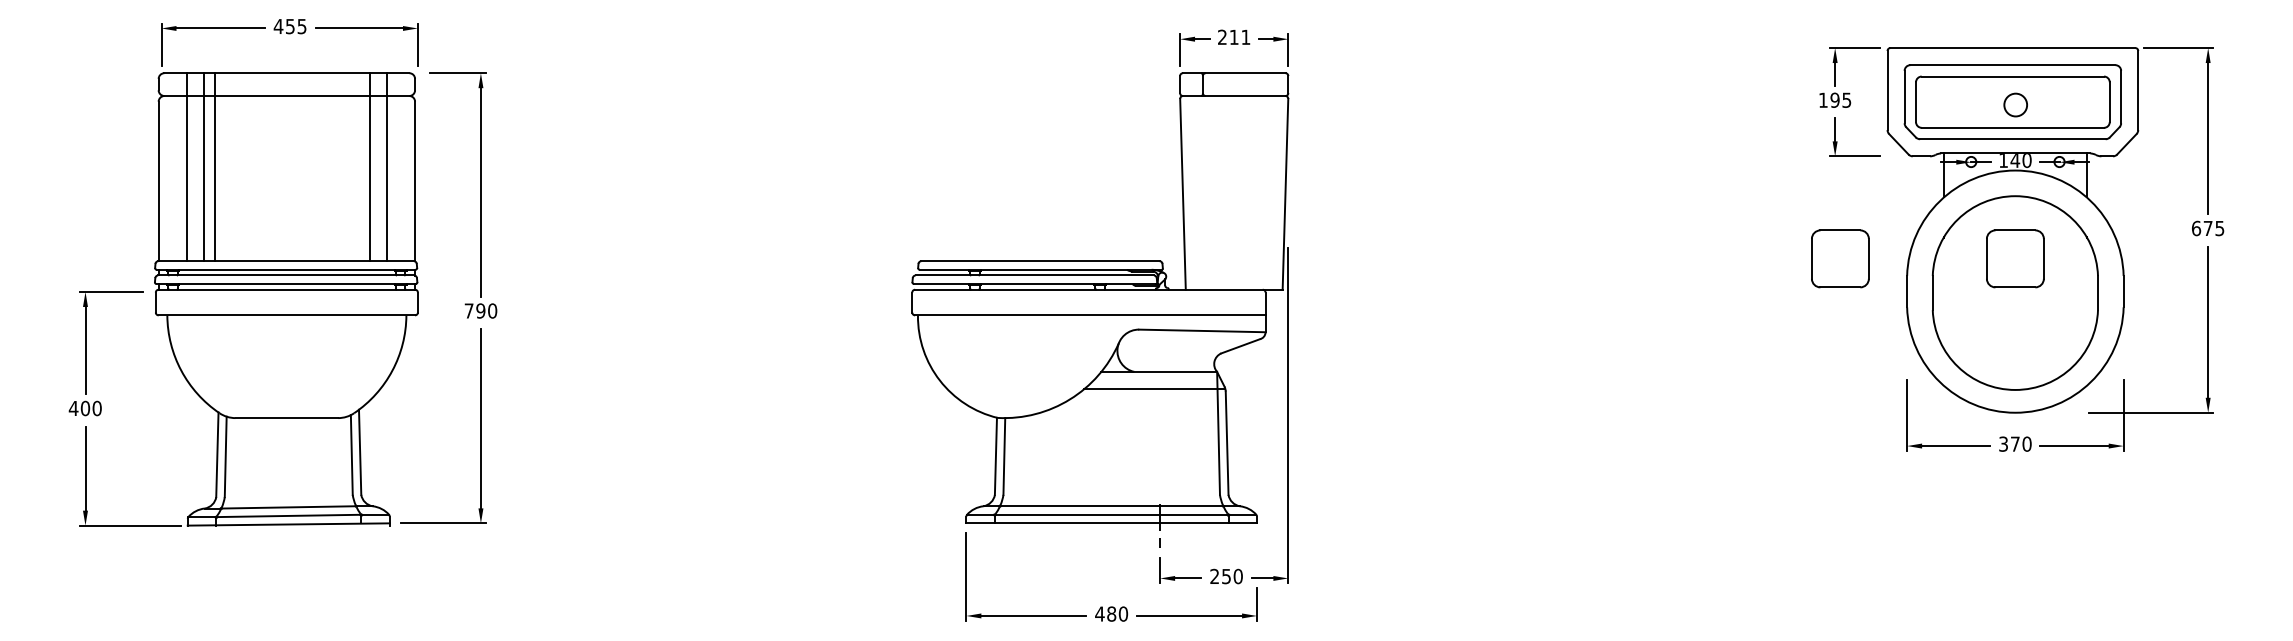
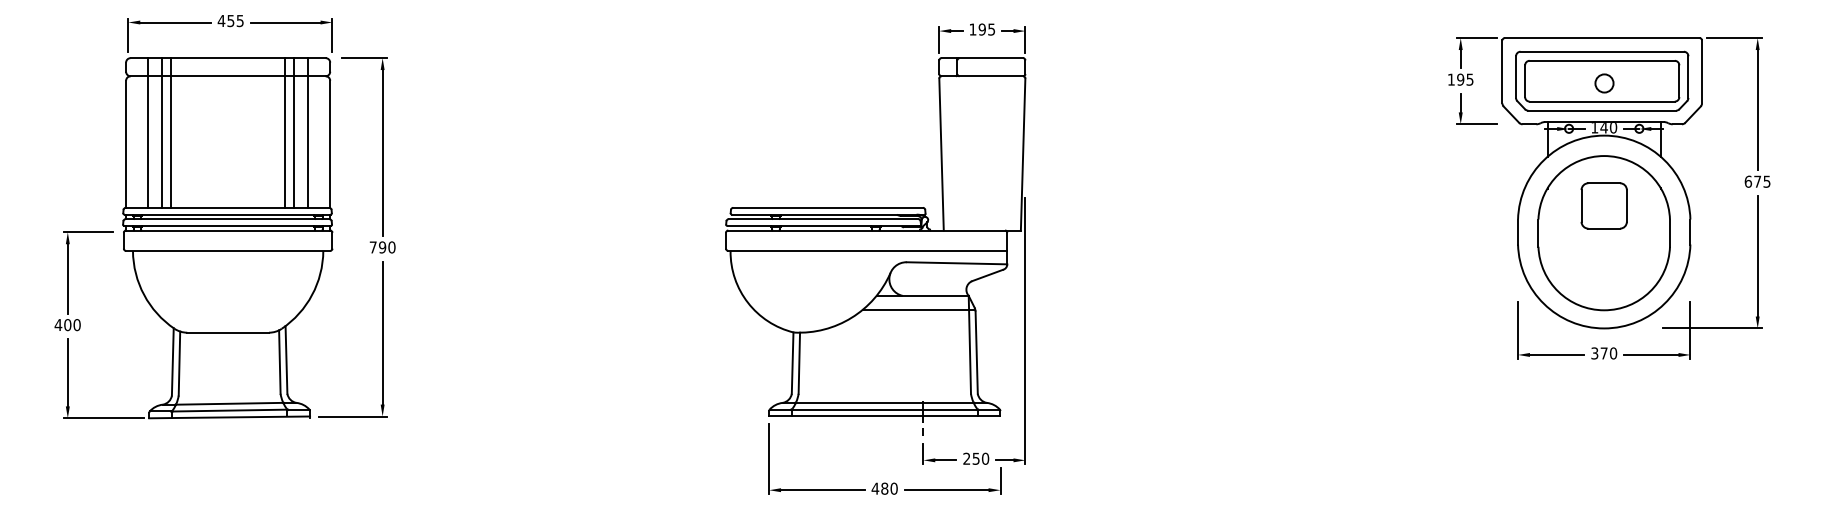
text: (1234, 37) -> (982, 29), 211 -> 195
line: (358, 167) -> (285, 133), added
part: (1840, 258) -> (1464, 205), removed

